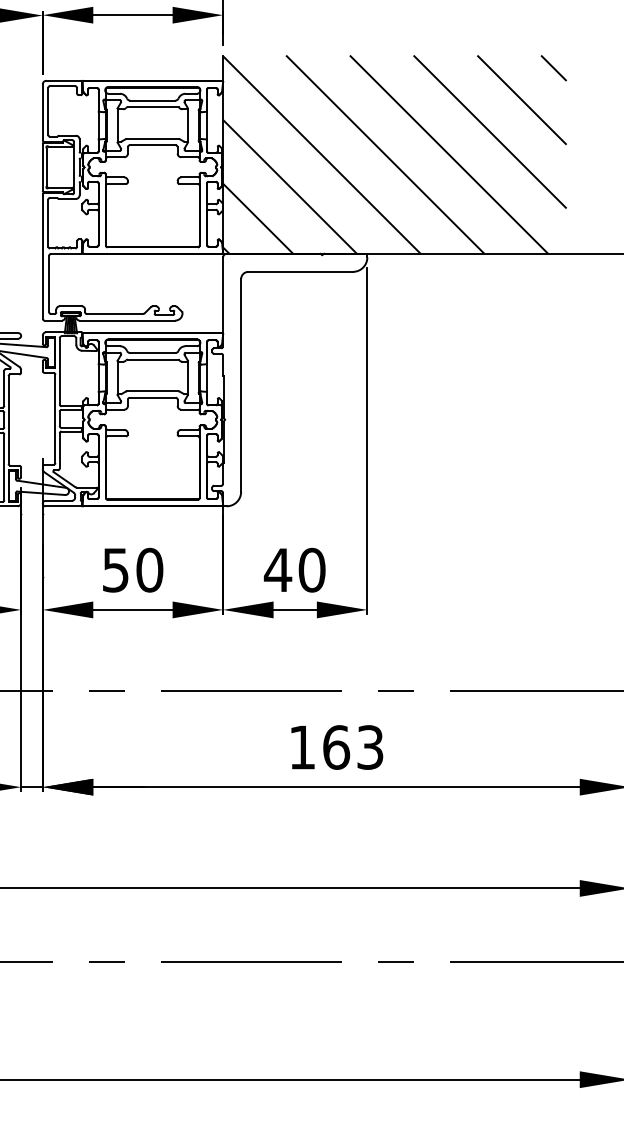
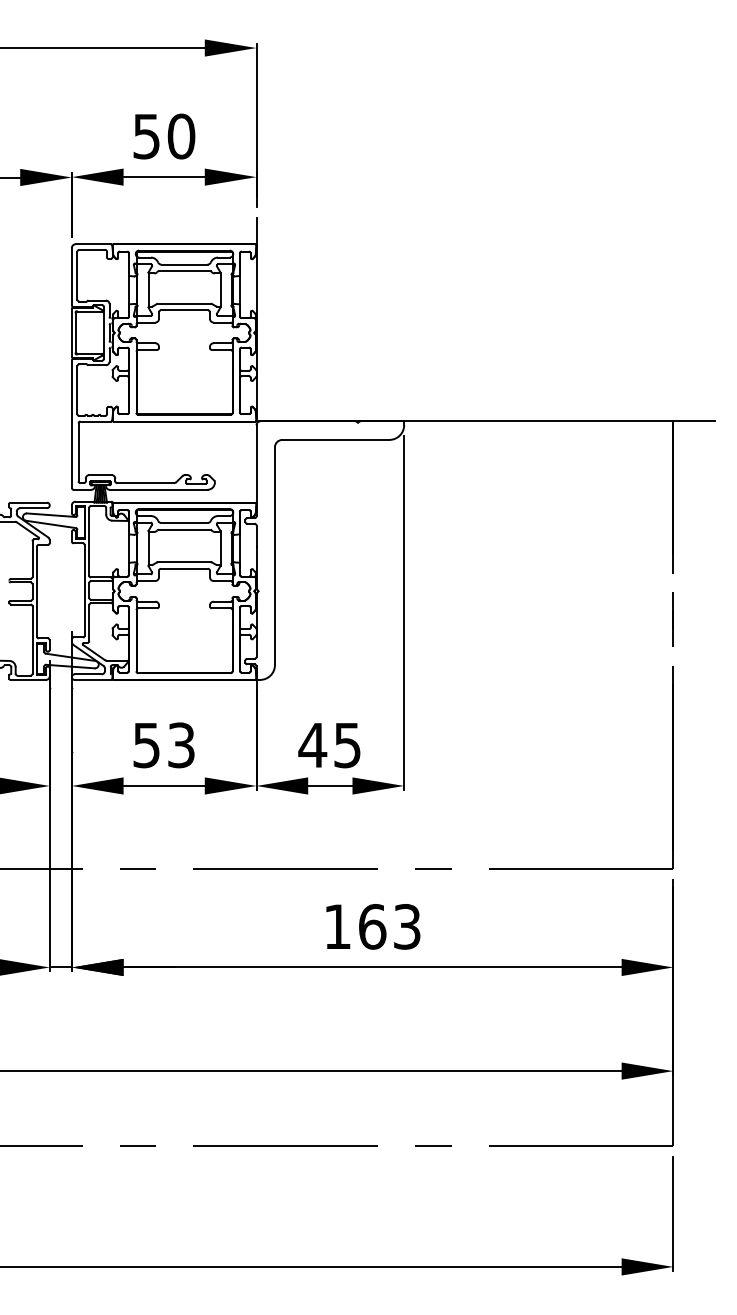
hatch: (395, 154) -> (432, 319), removed
text: (149, 570) -> (181, 745), 50 -> 53
text: (312, 570) -> (347, 745), 40 -> 45

